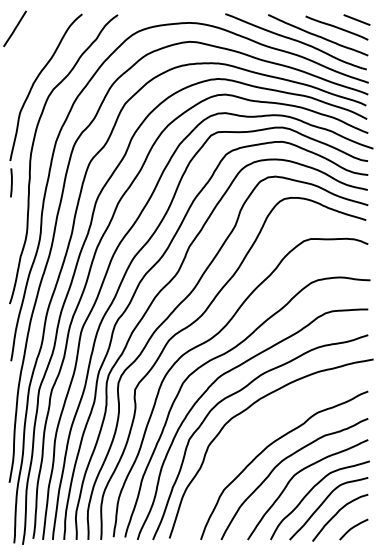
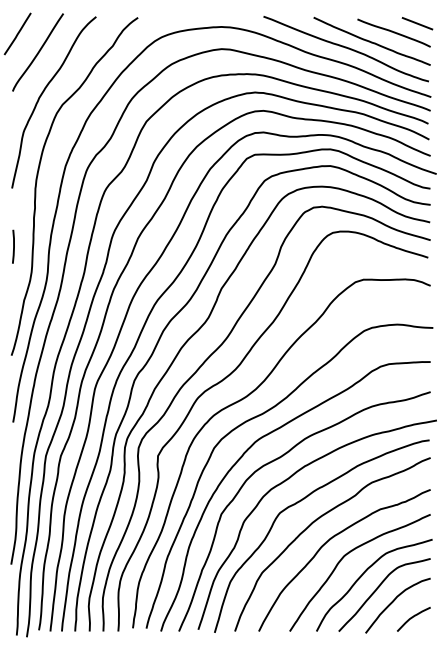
line: (32, 44) -> (38, 52), added
line: (11, 182) -> (13, 246), moved
curve: (258, 428) -> (302, 501), added

